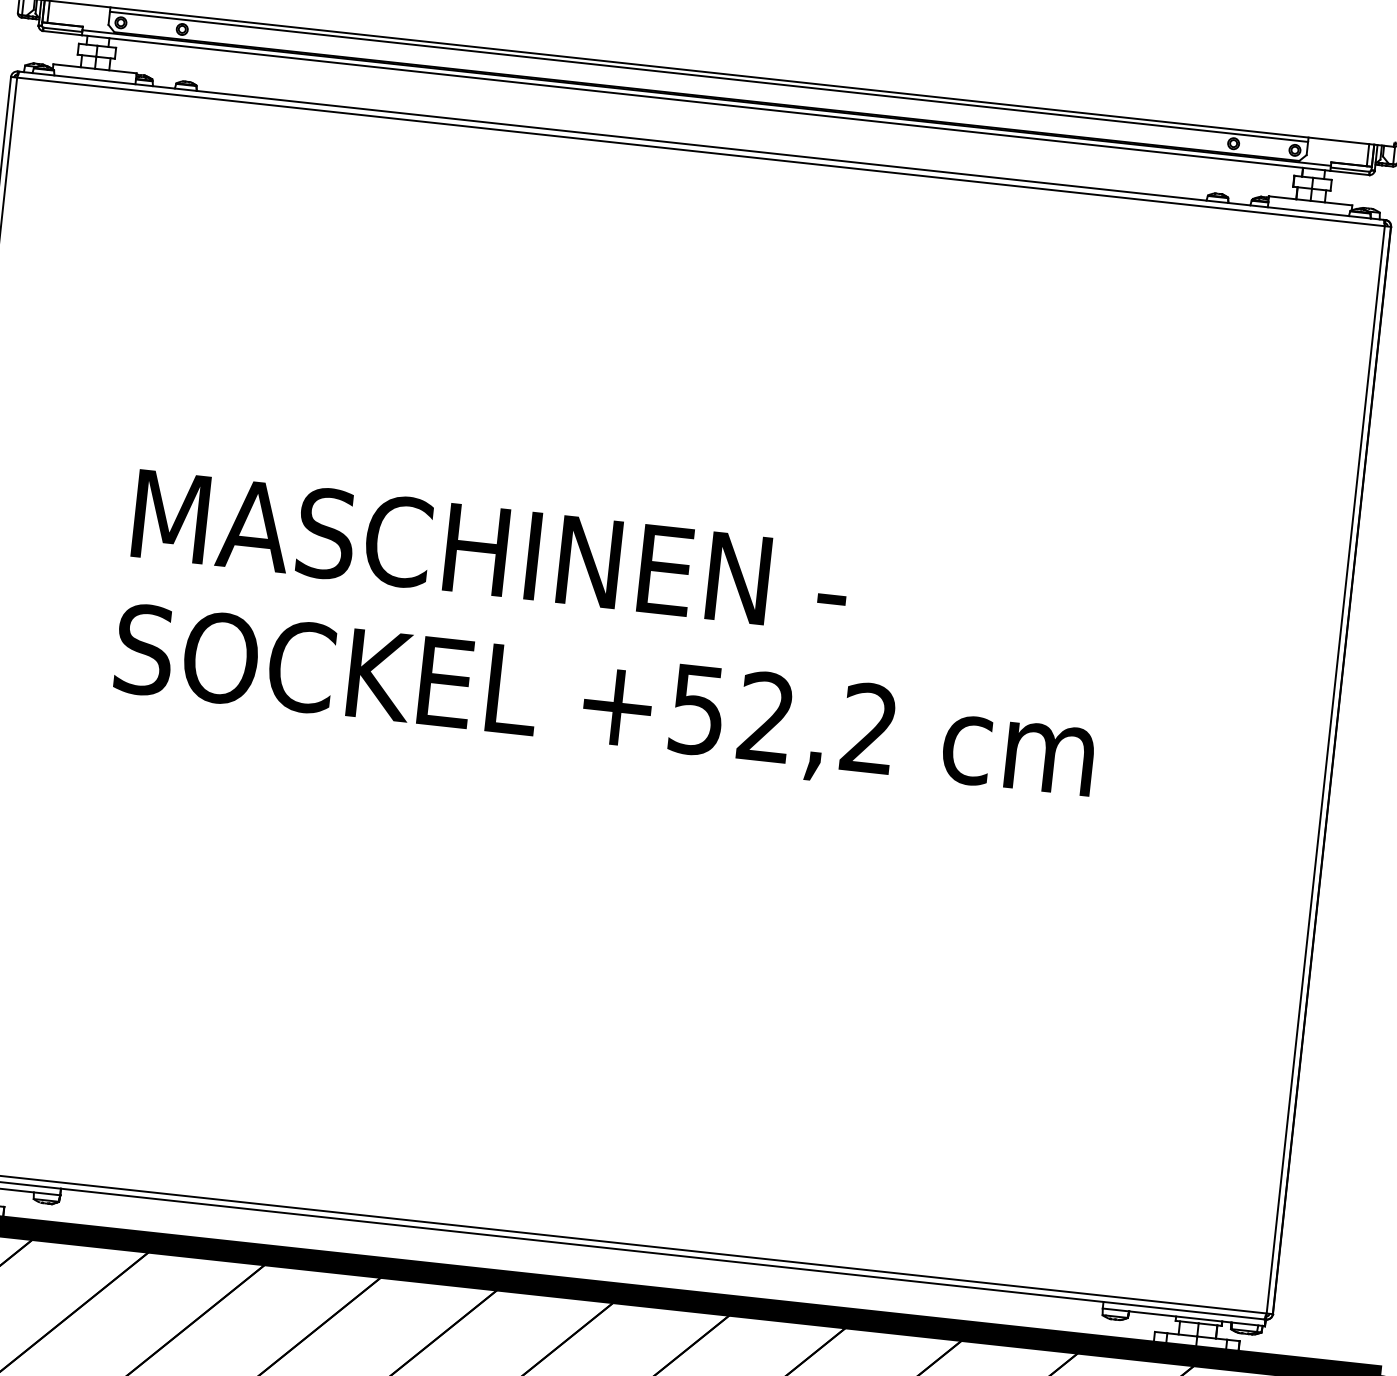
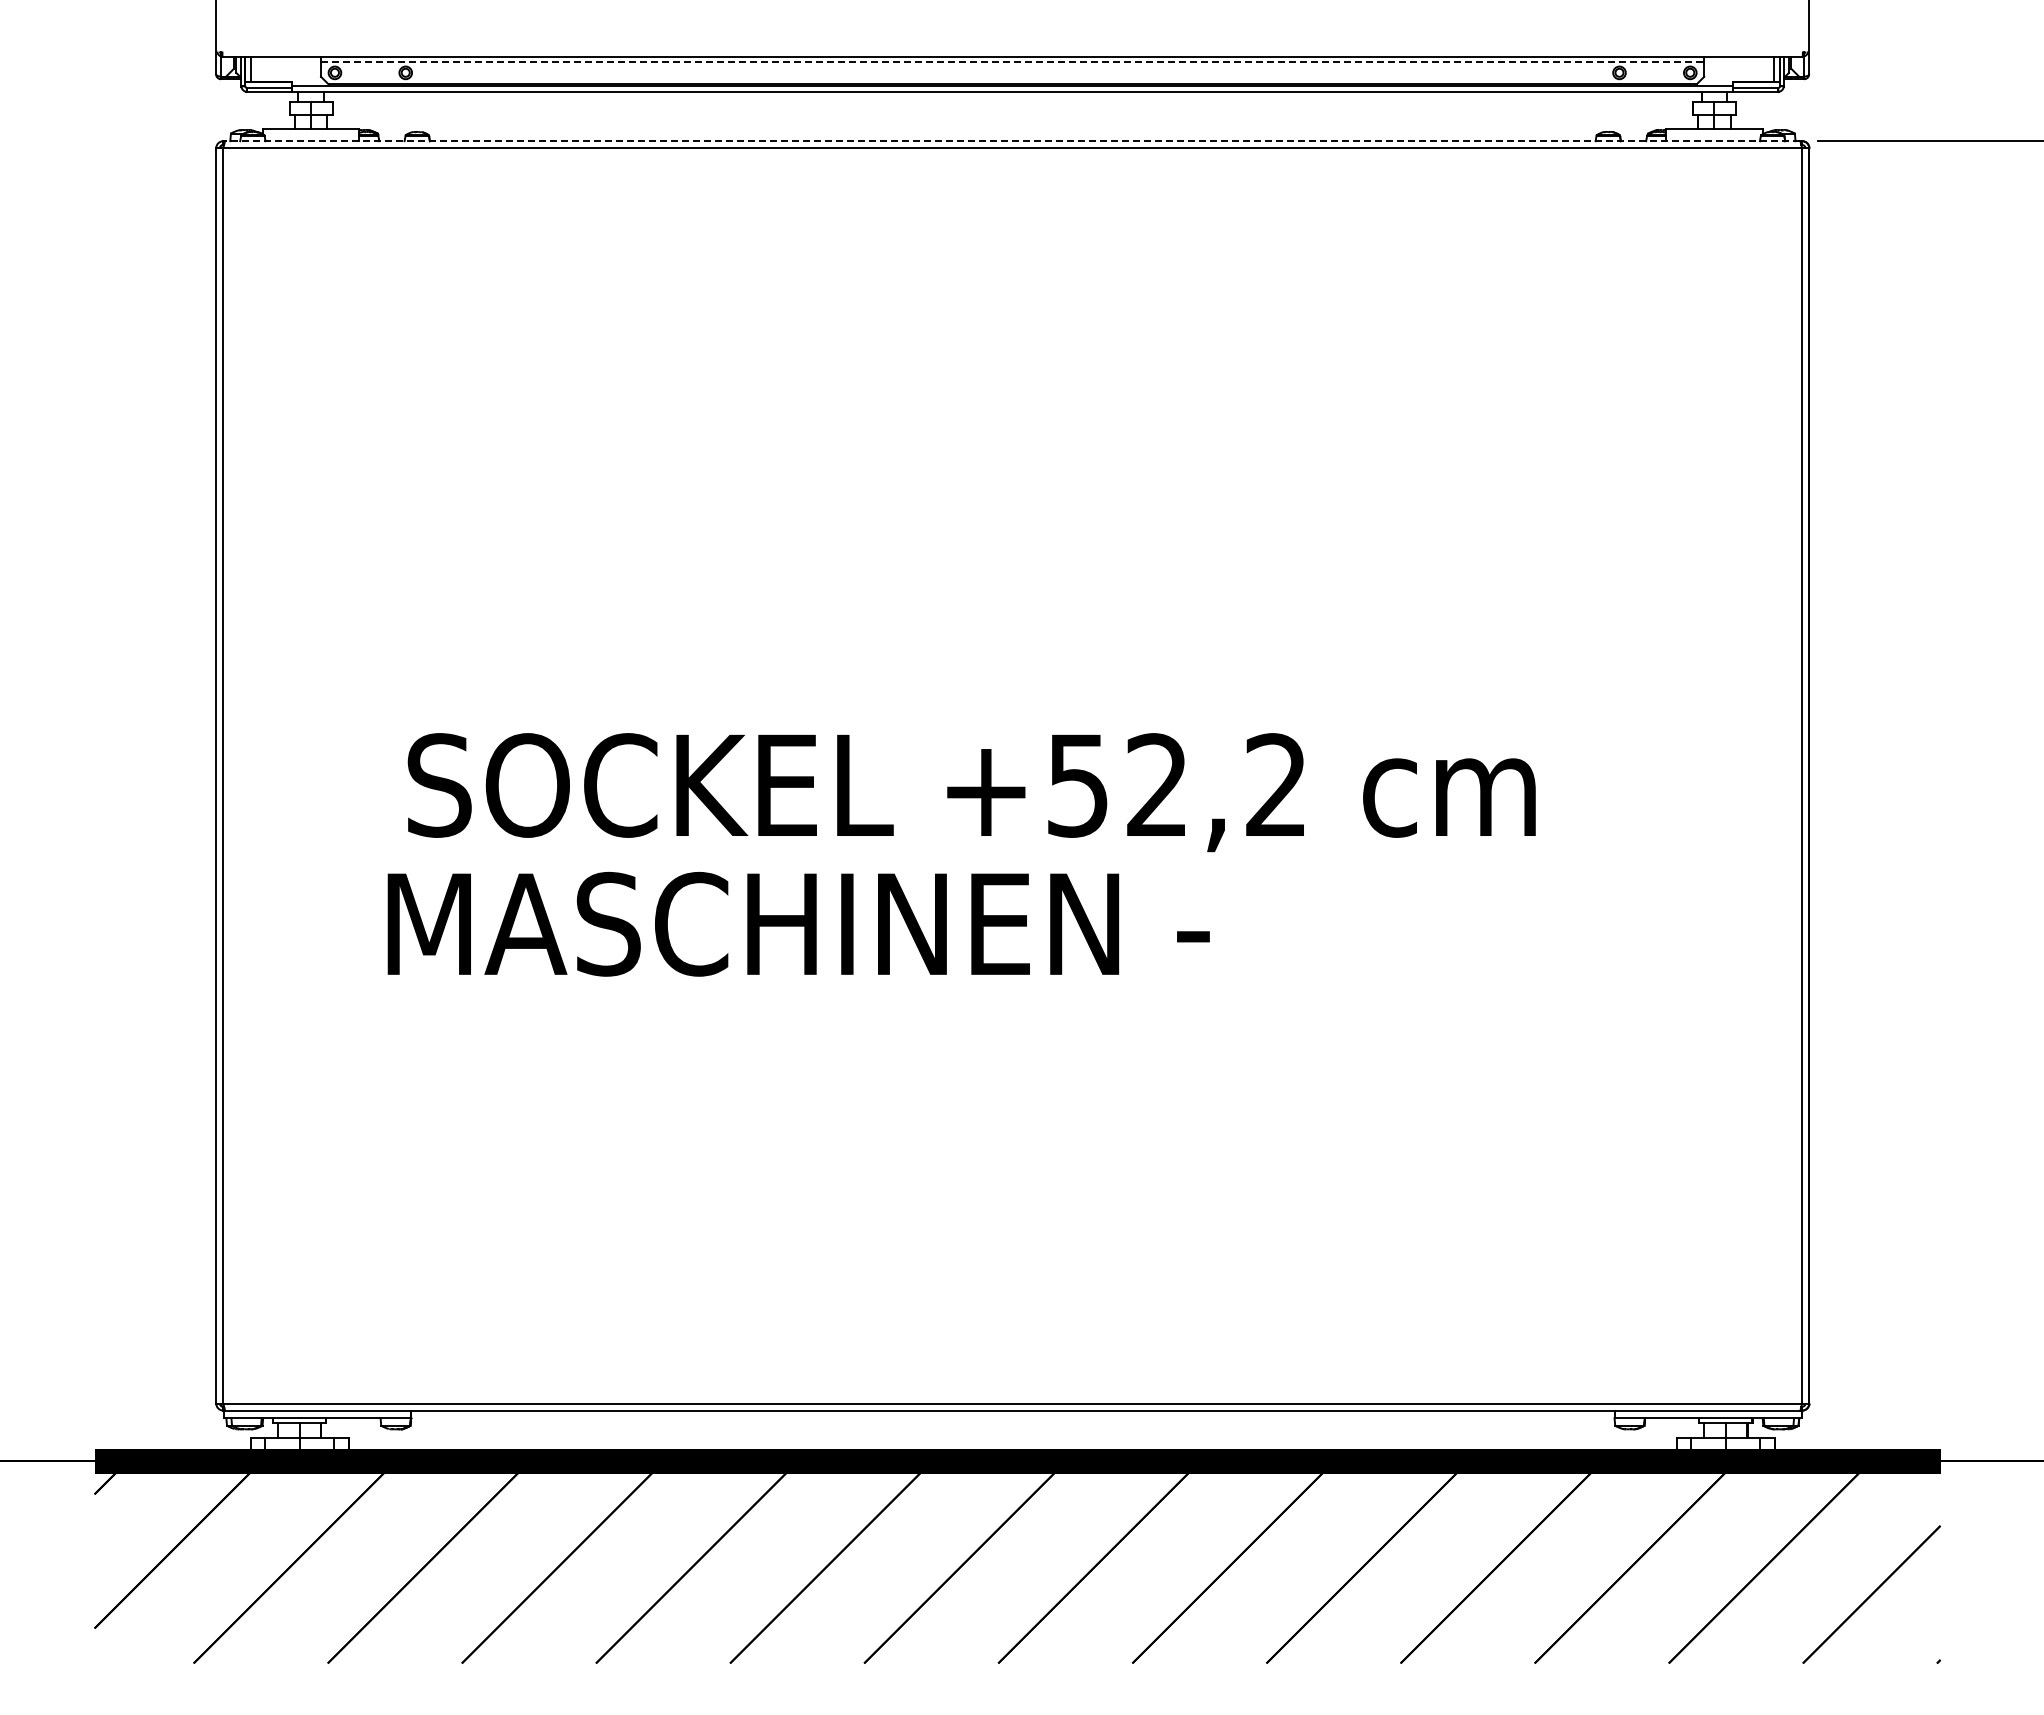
line: (708, 76) -> (1012, 61), solid -> dashed
line: (701, 146) -> (1012, 141), solid -> dashed
text: (490, 550) -> (798, 923), moved

